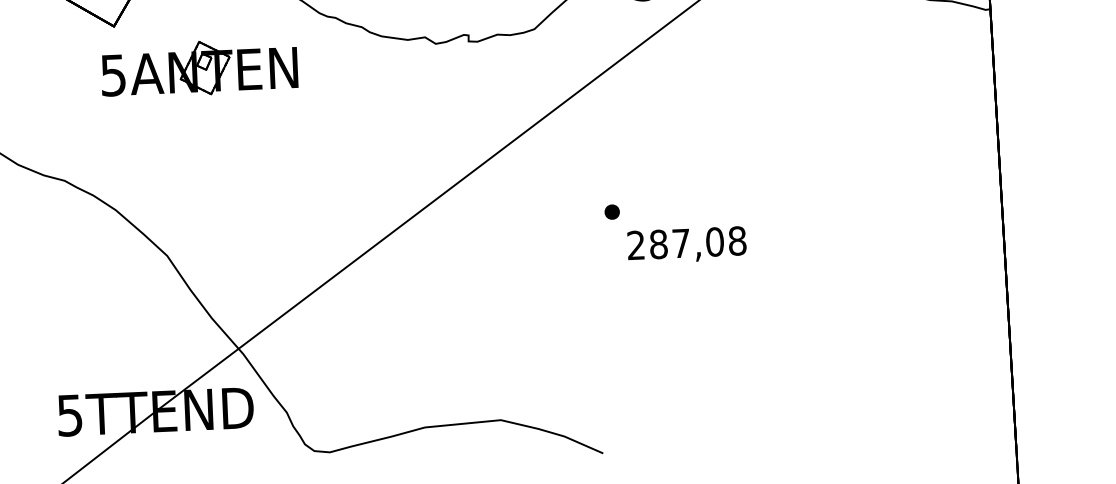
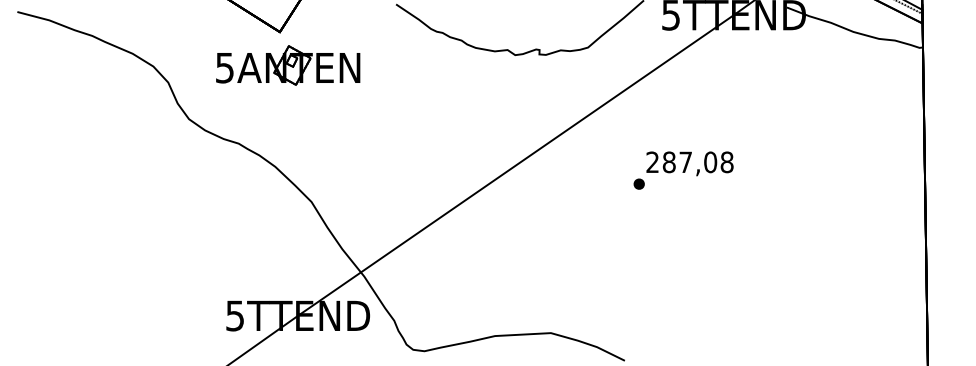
part: (199, 68) -> (288, 65), moved
text: (686, 244) -> (689, 163), moved

